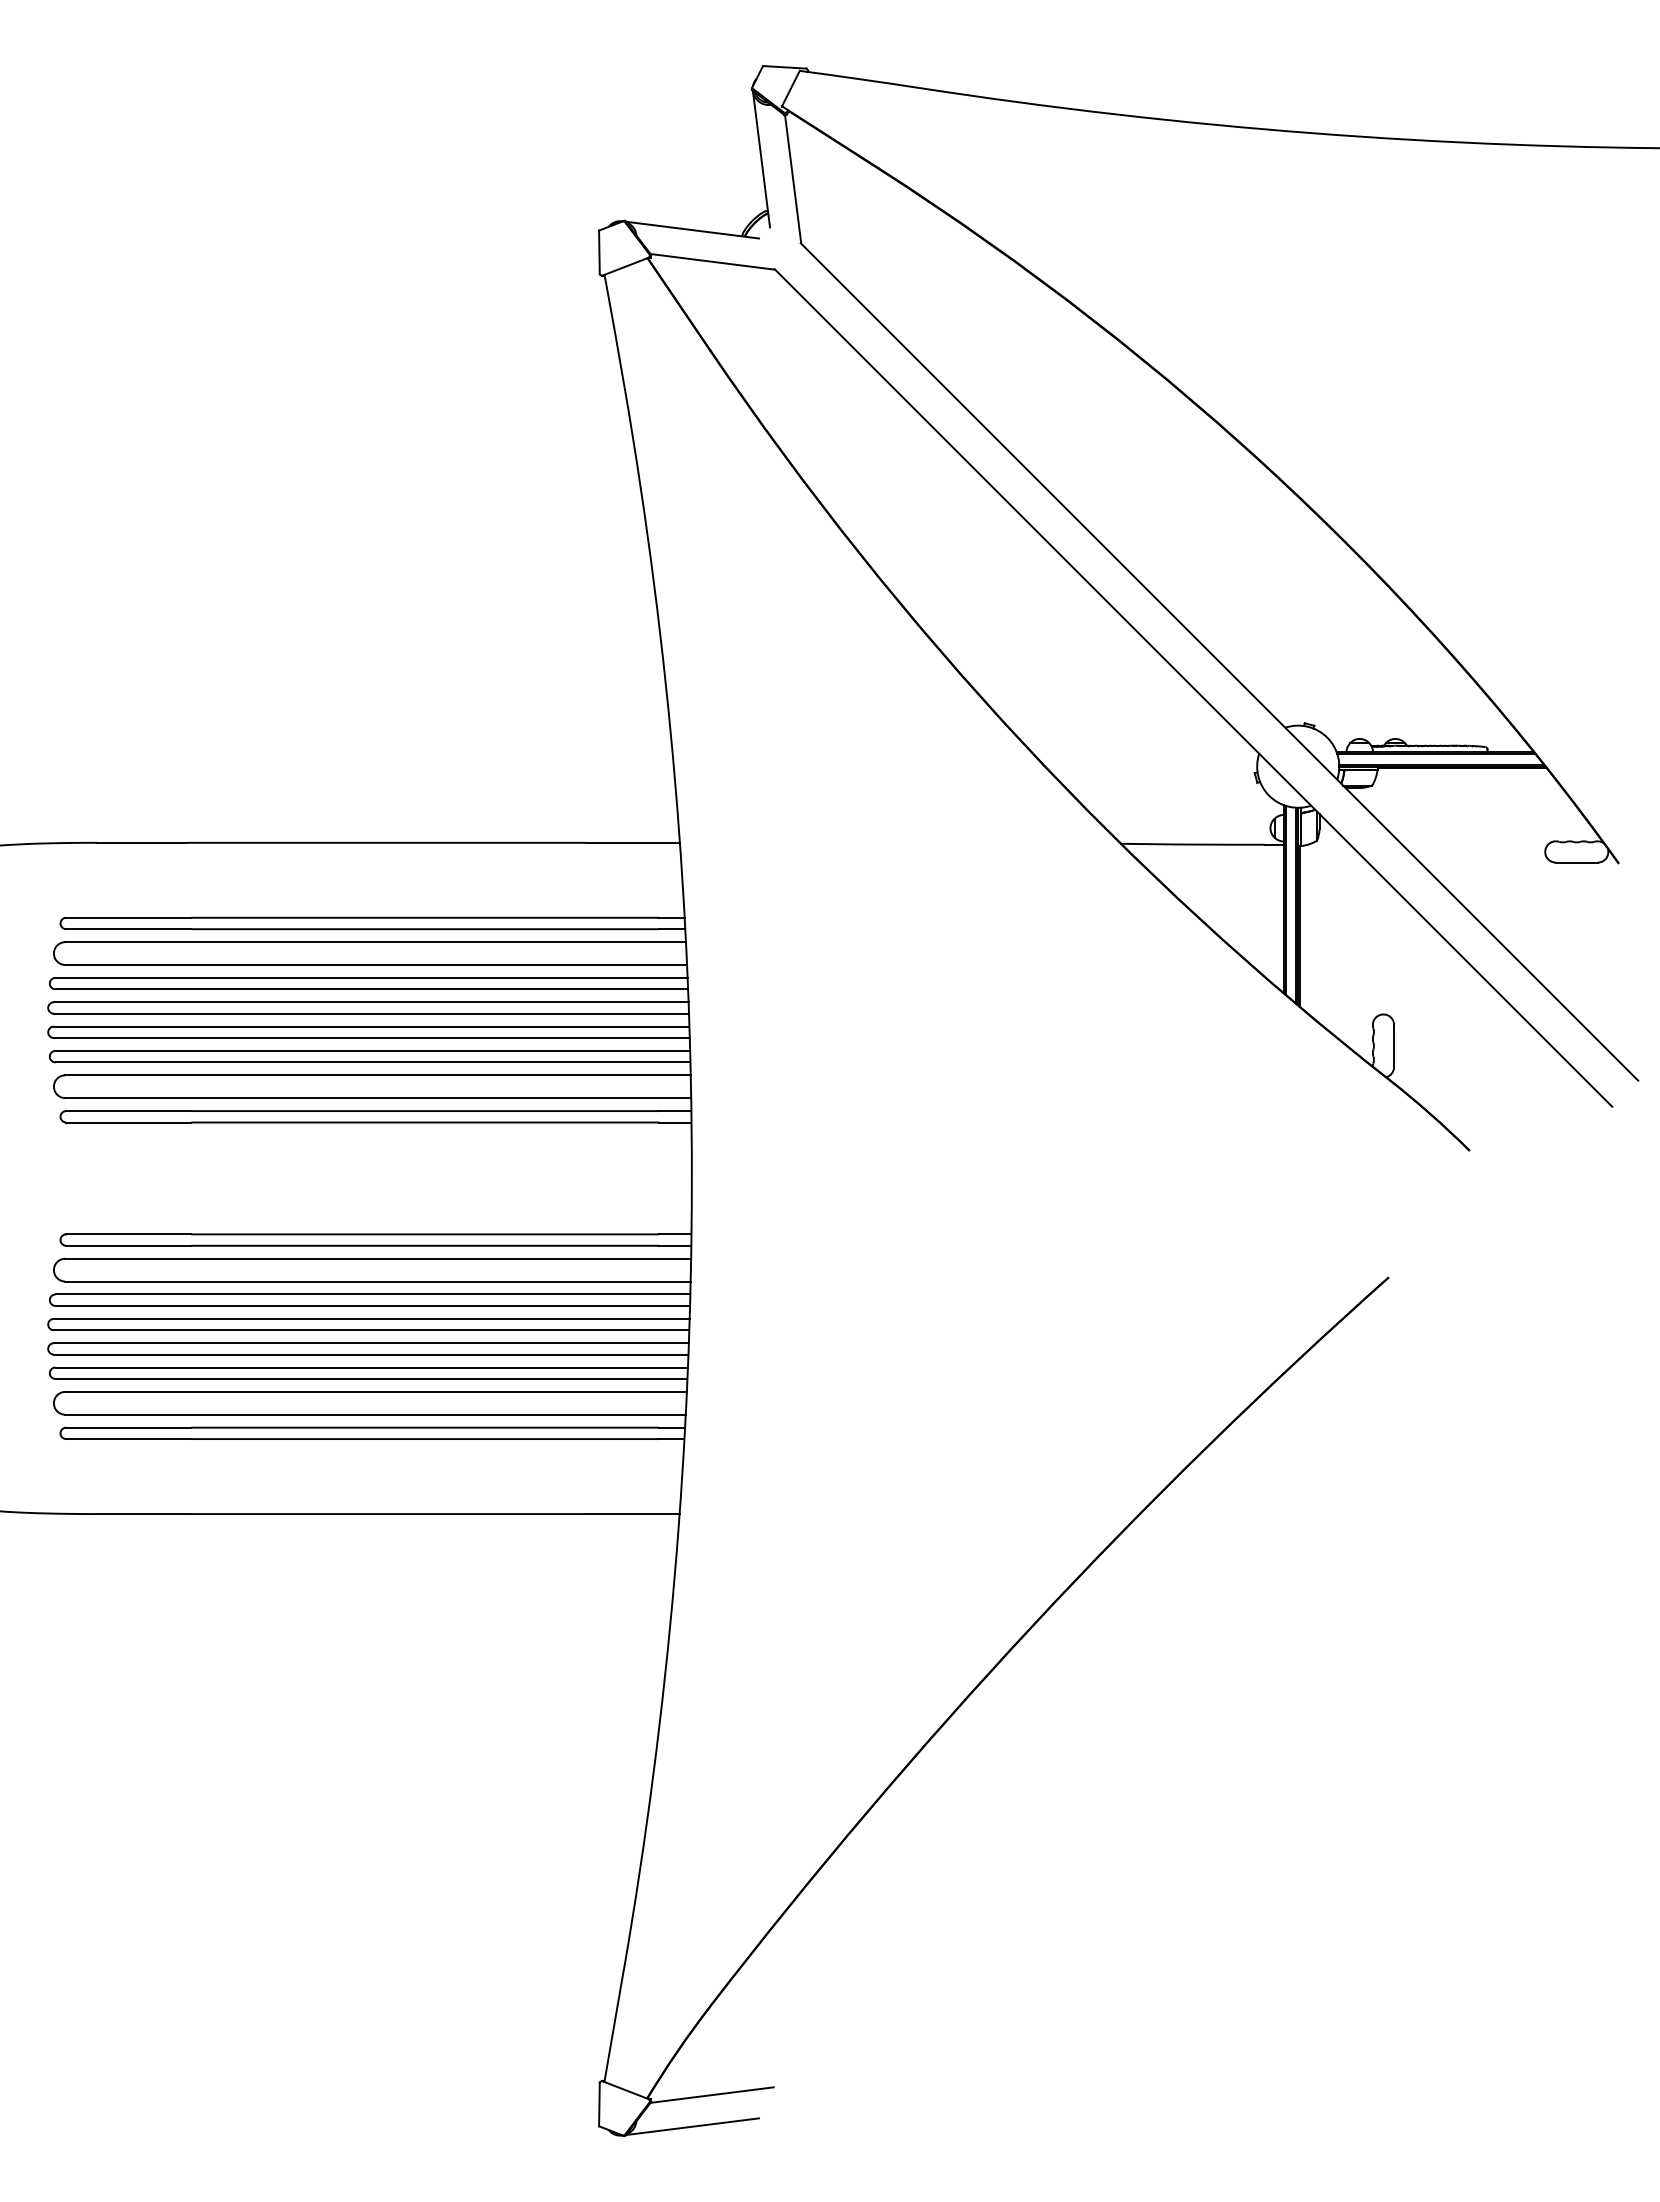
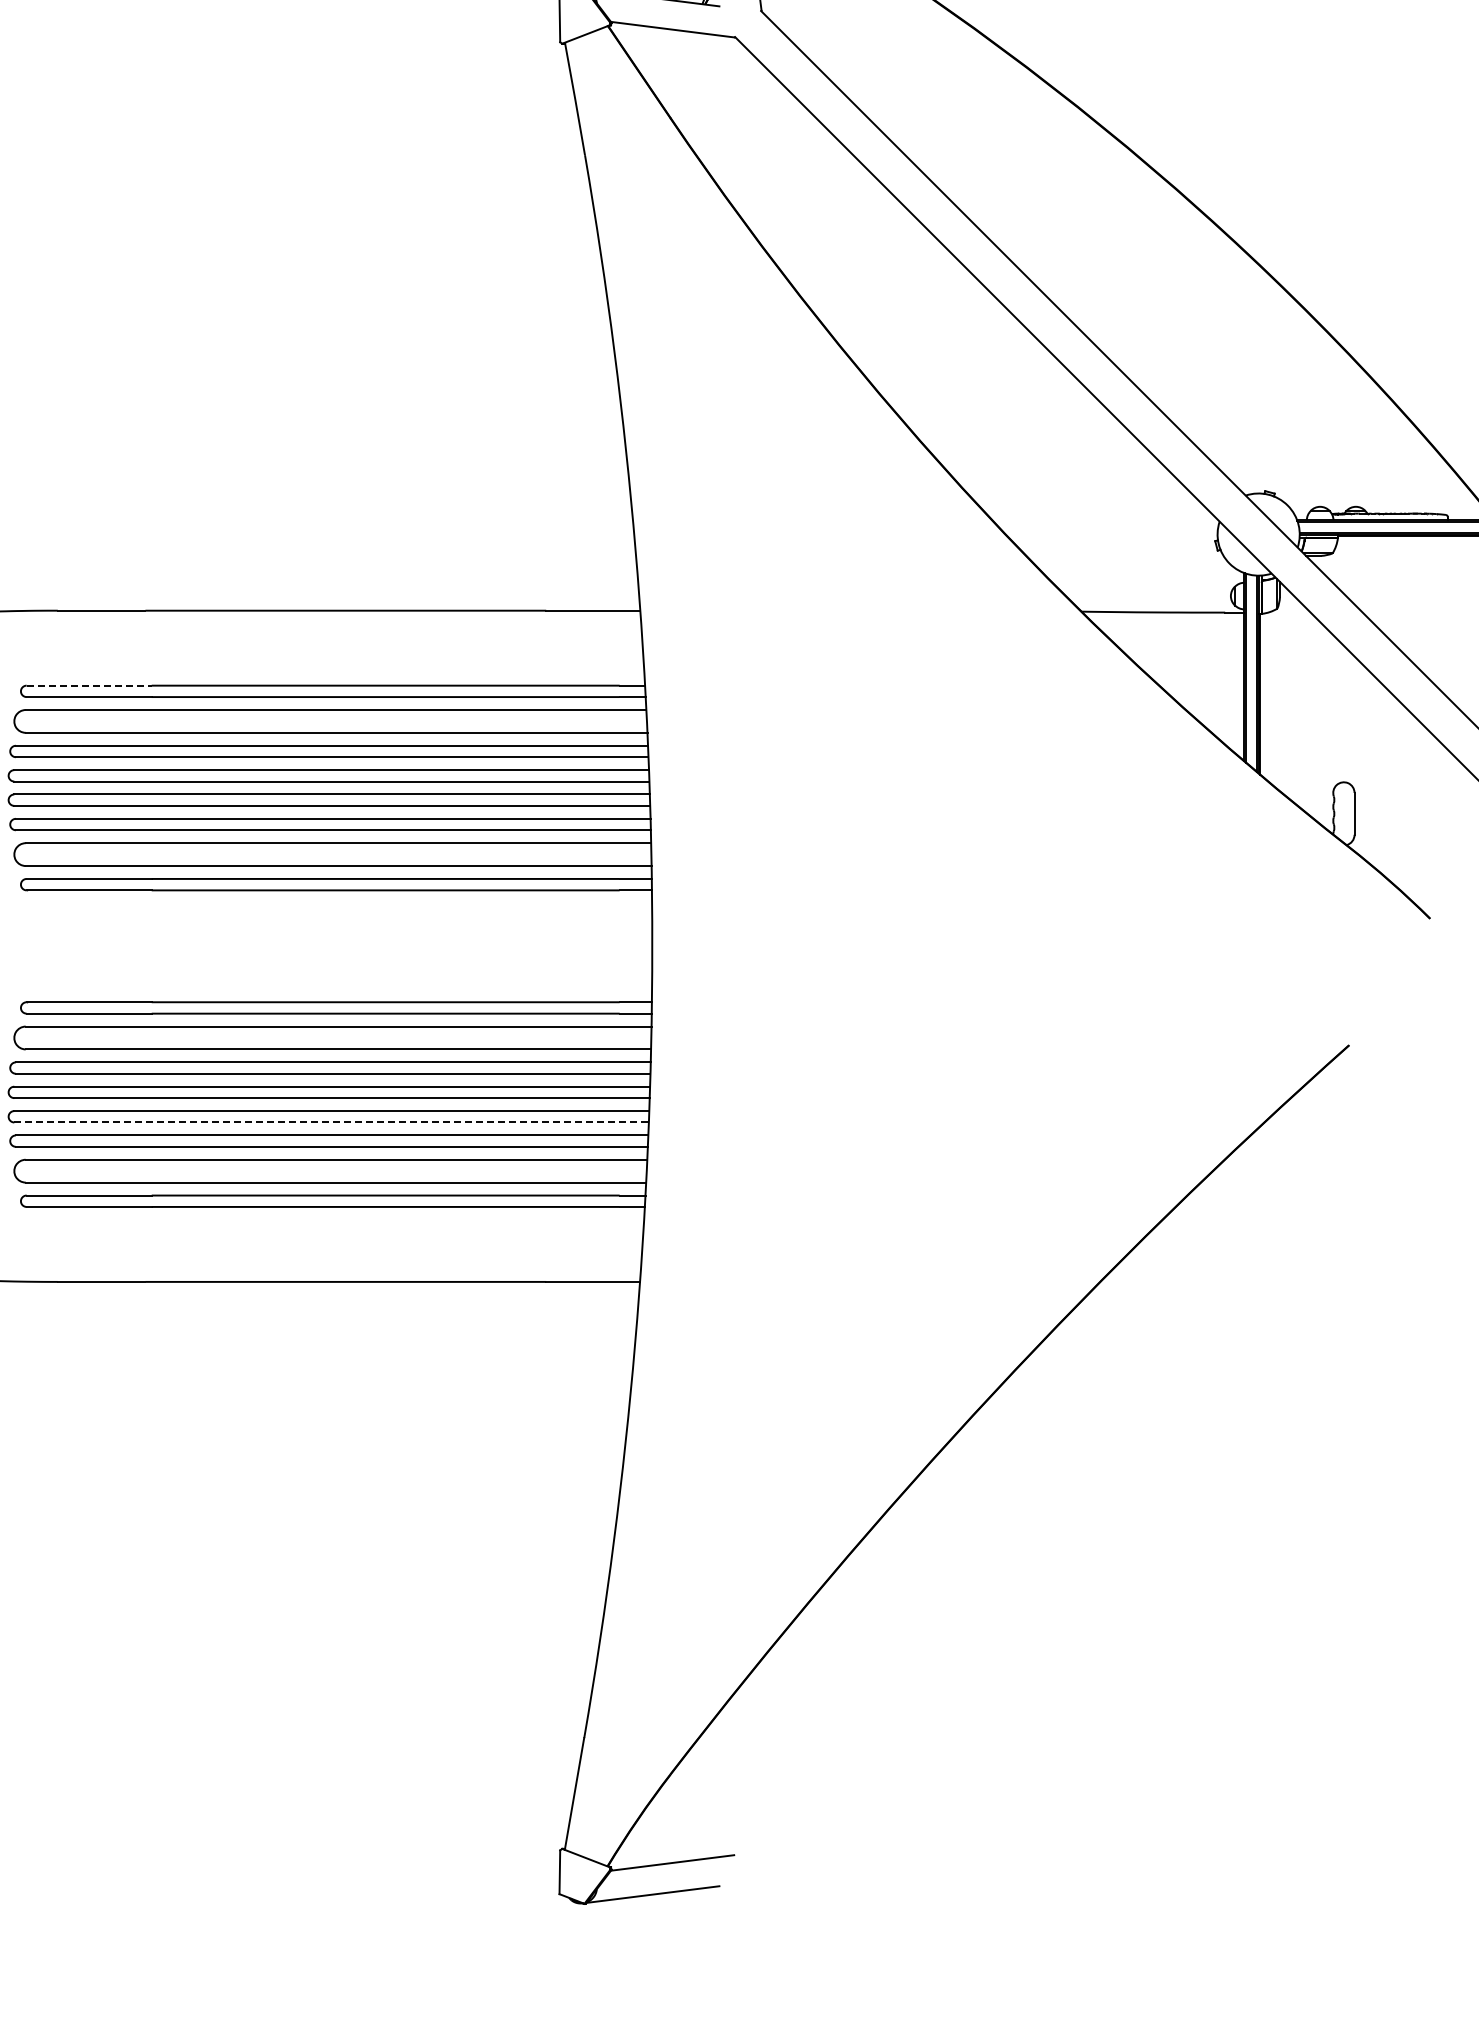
line: (128, 917) -> (88, 685), solid -> dashed
line: (371, 1354) -> (331, 1122), solid -> dashed

